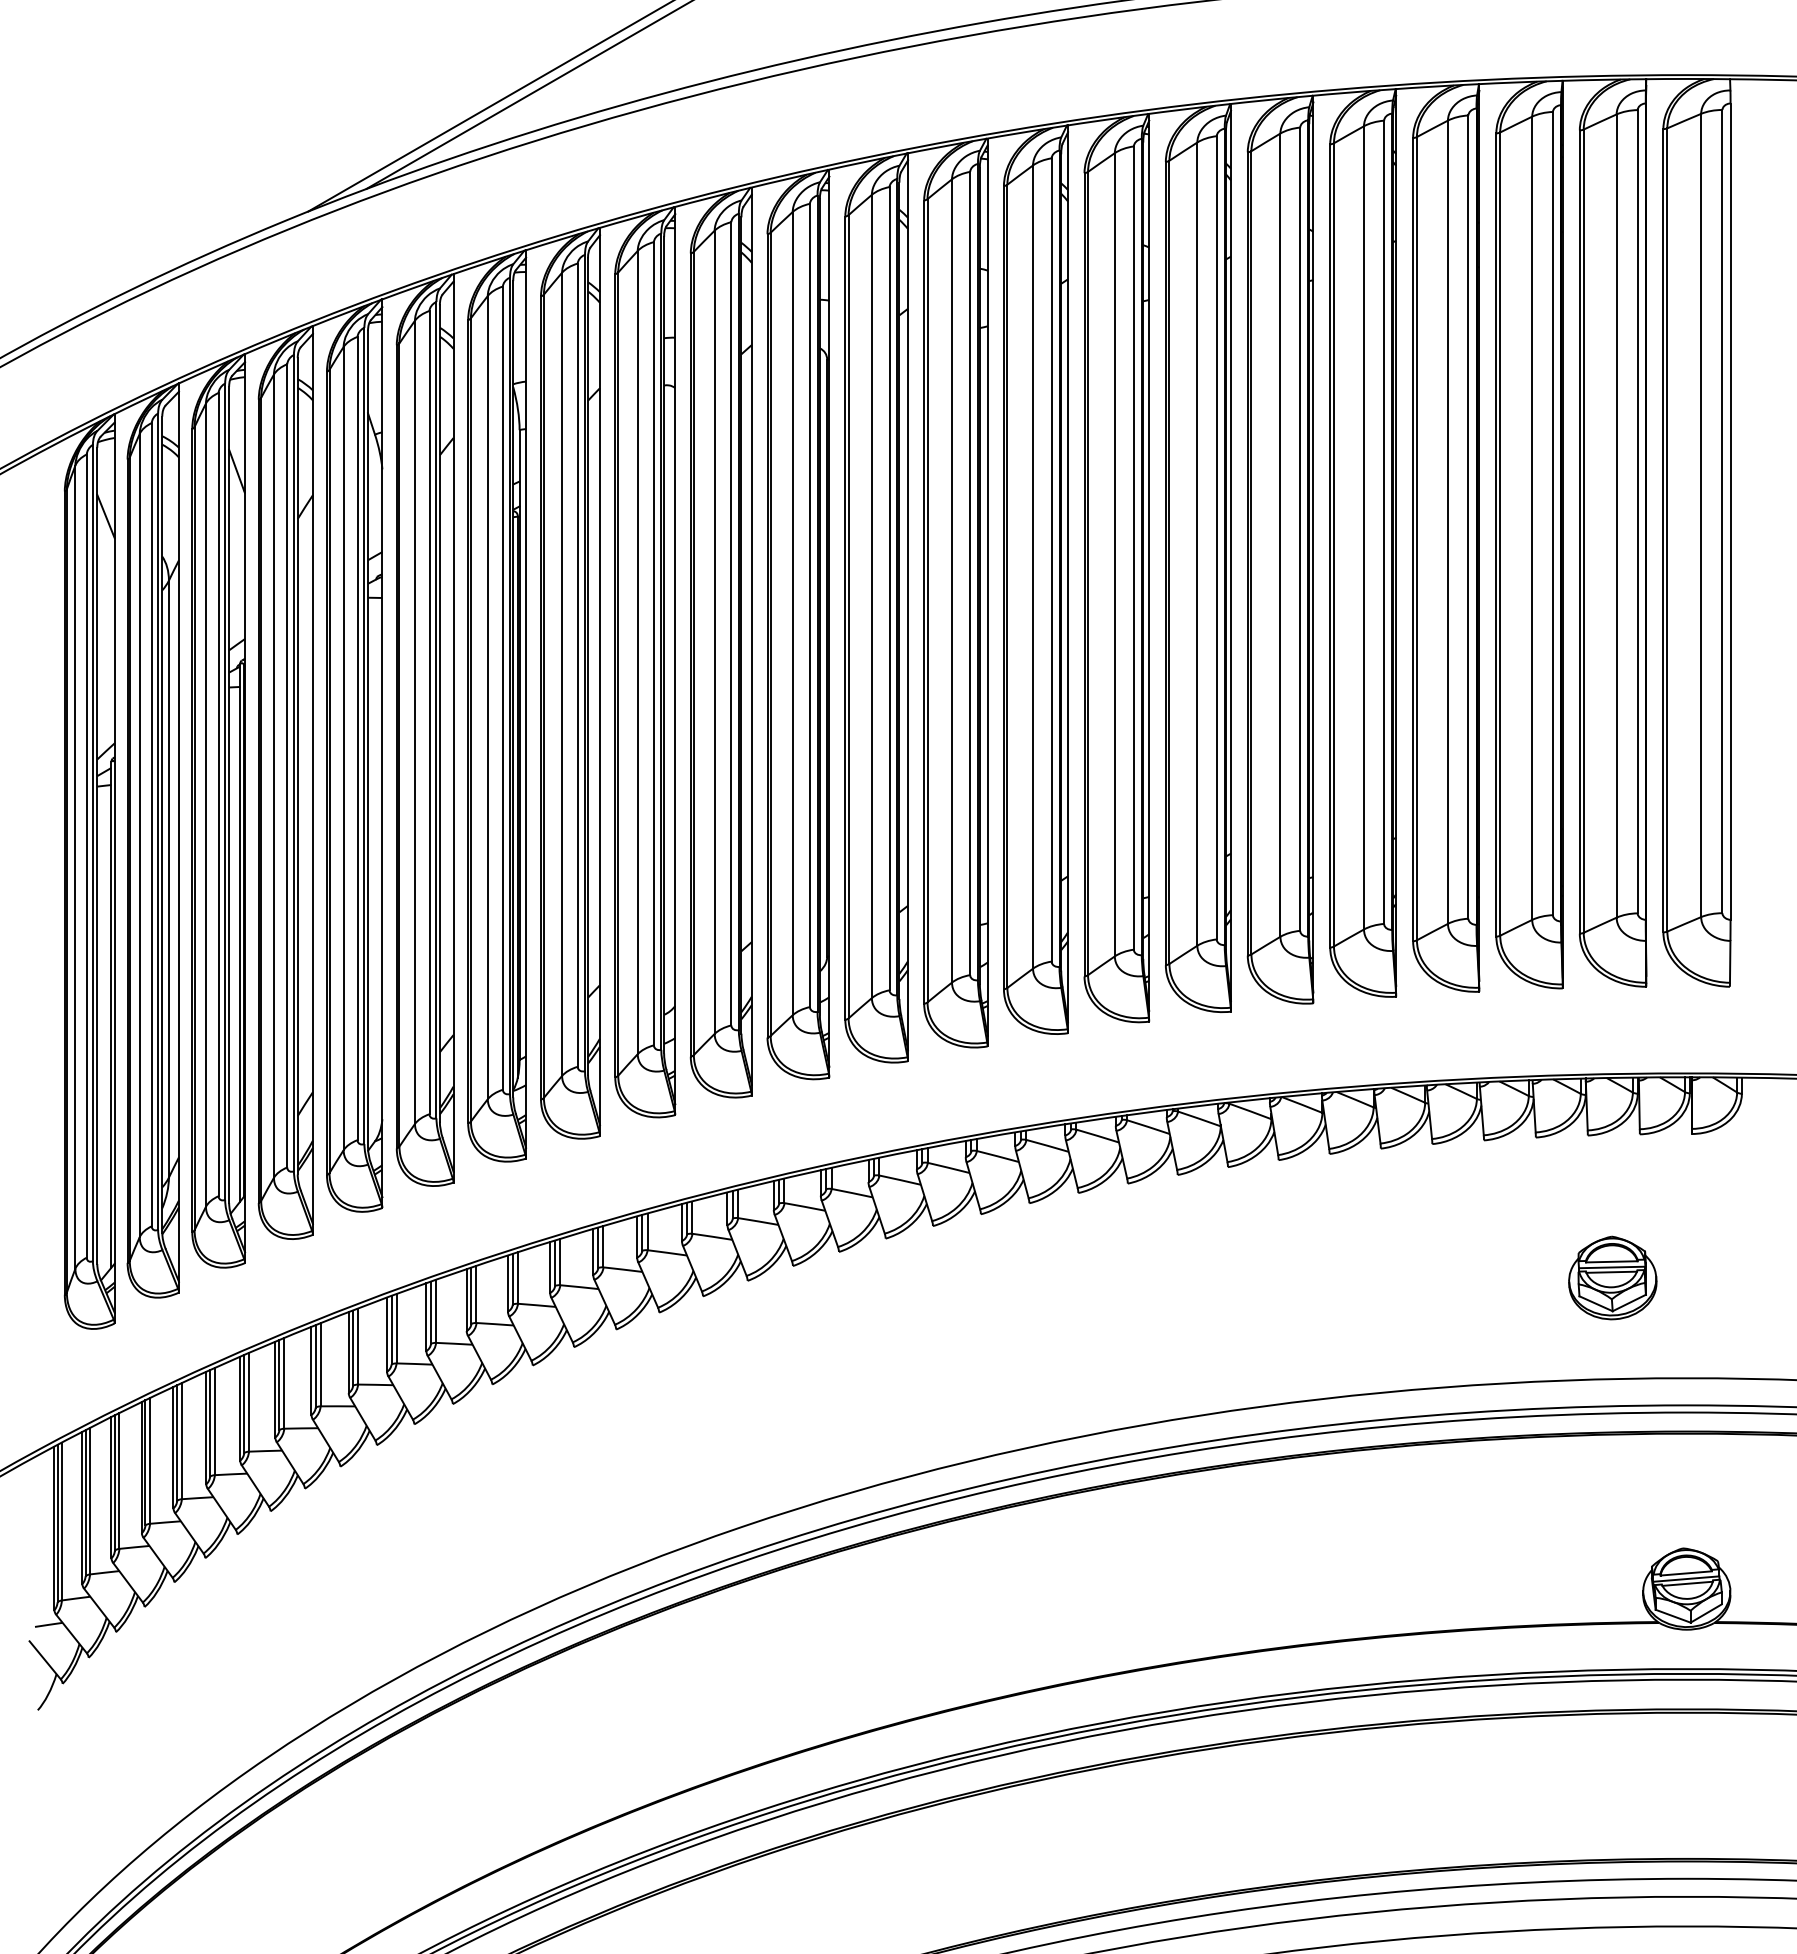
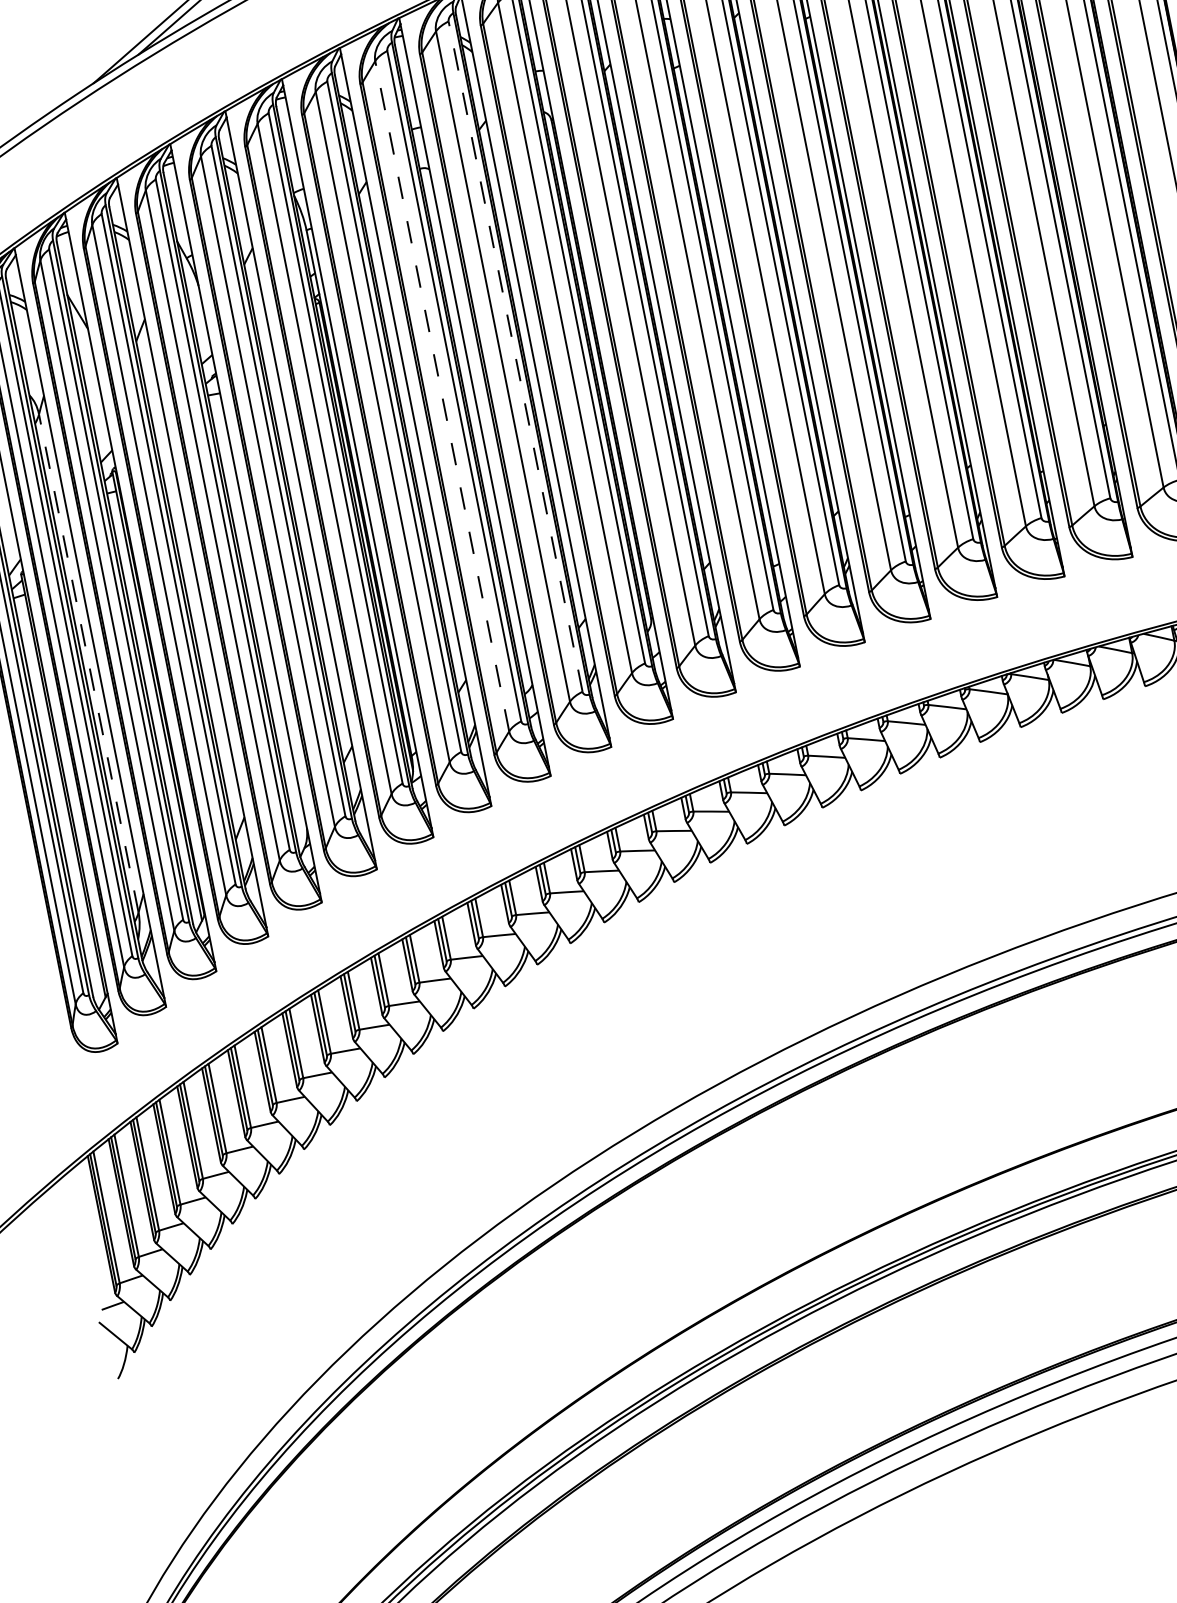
line: (731, 623) -> (515, 356), solid -> dashed
line: (637, 652) -> (442, 396), solid -> dashed
line: (168, 879) -> (88, 663), solid -> dashed

